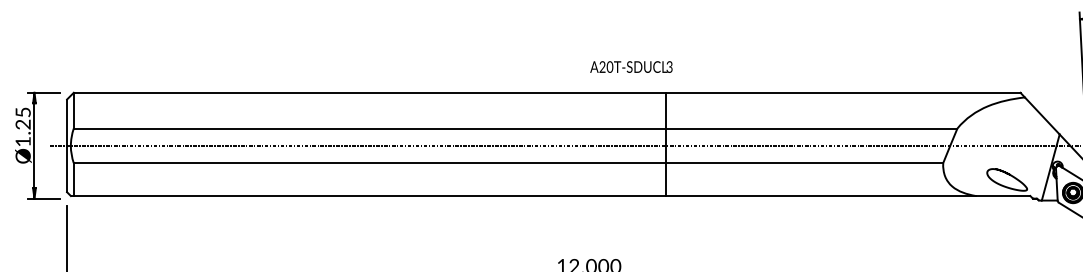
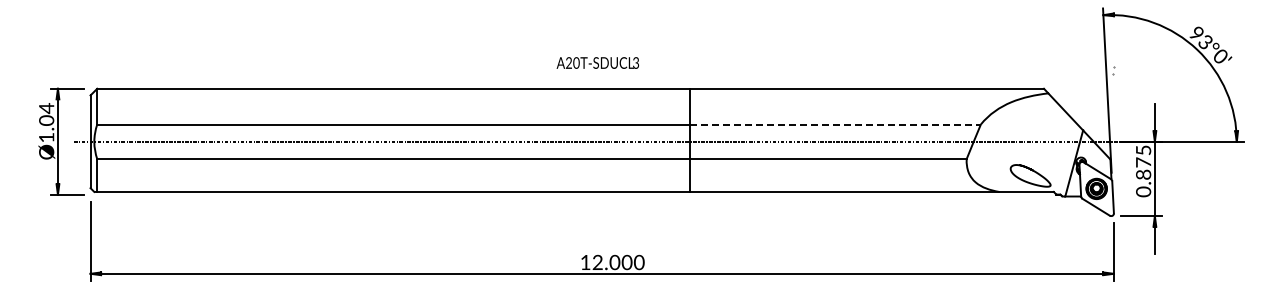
text: (631, 66) -> (597, 62), moved
text: (23, 118) -> (46, 114), Ø1.25 -> Ø1.04
line: (812, 128) -> (835, 124), solid -> dashed

